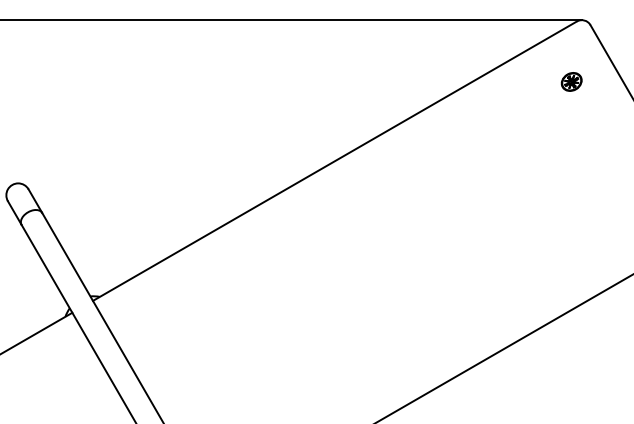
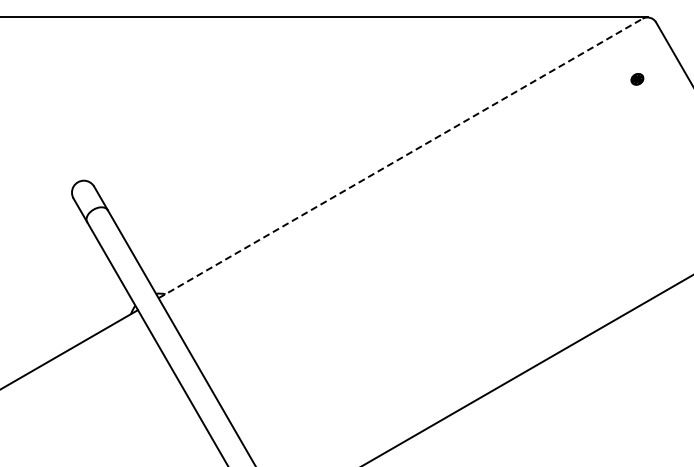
part: (571, 82) -> (637, 79), size x0.6
line: (335, 161) -> (401, 158), solid -> dashed

